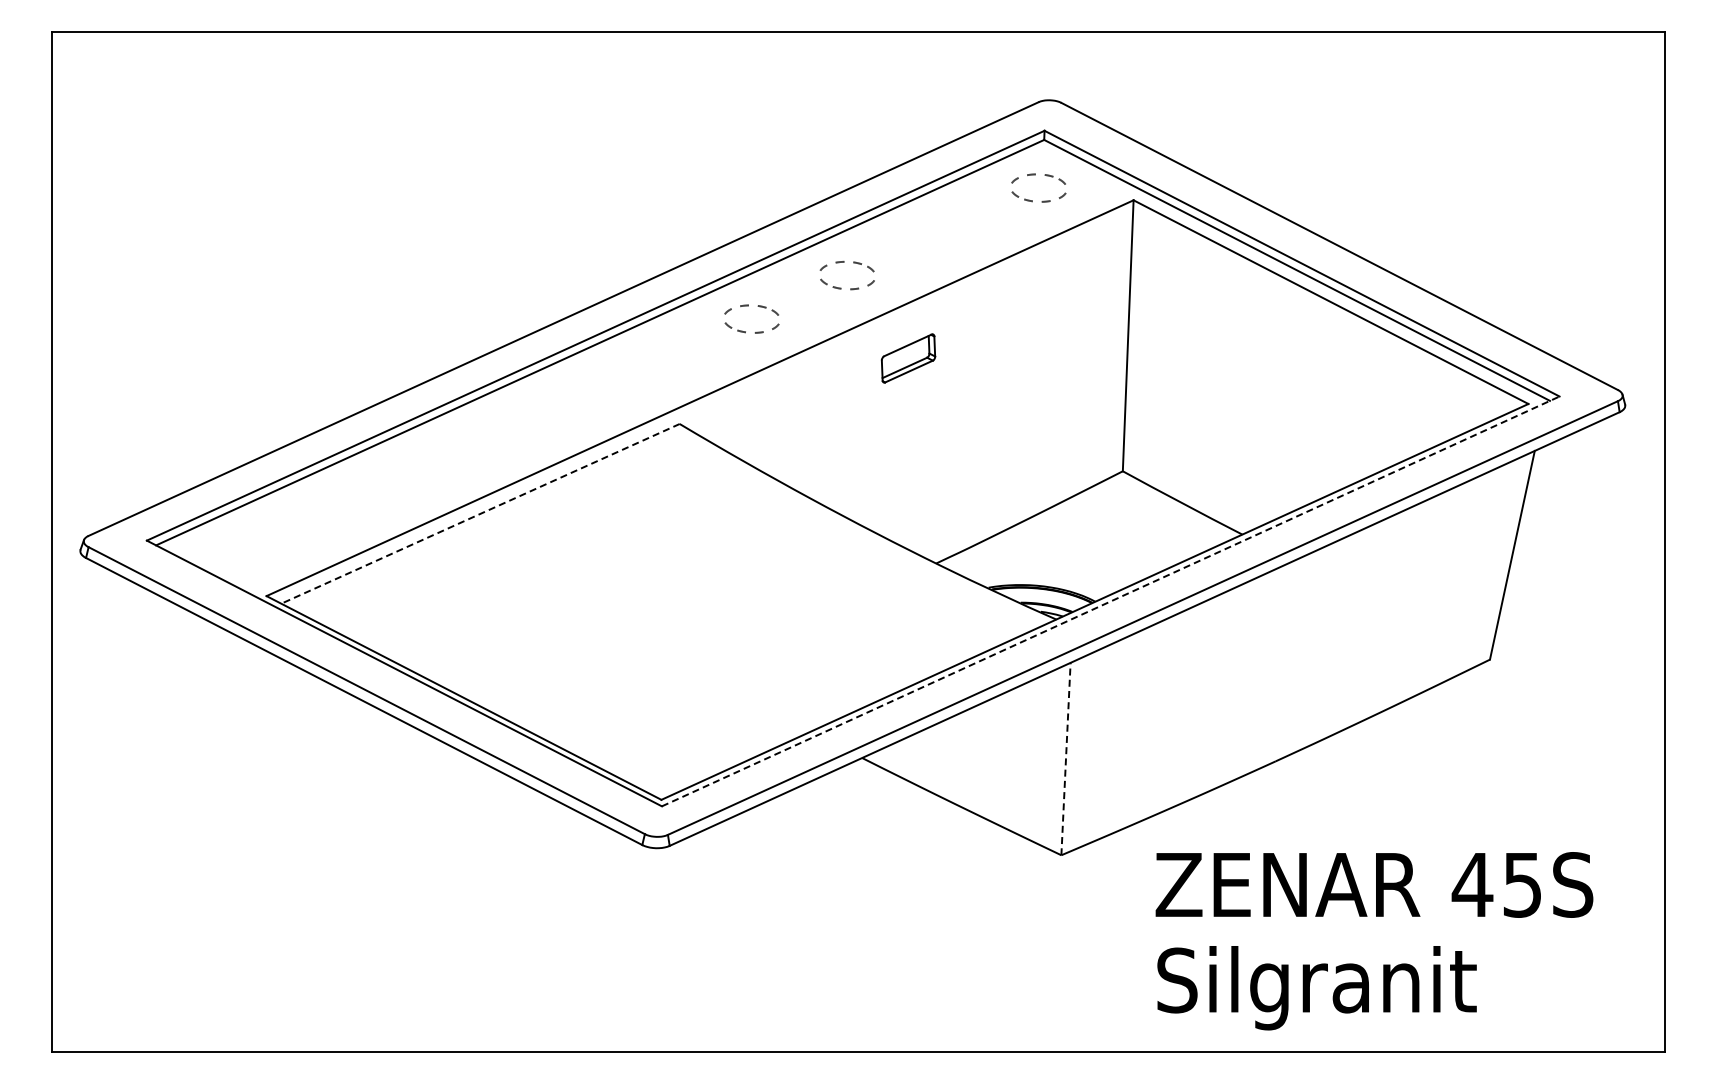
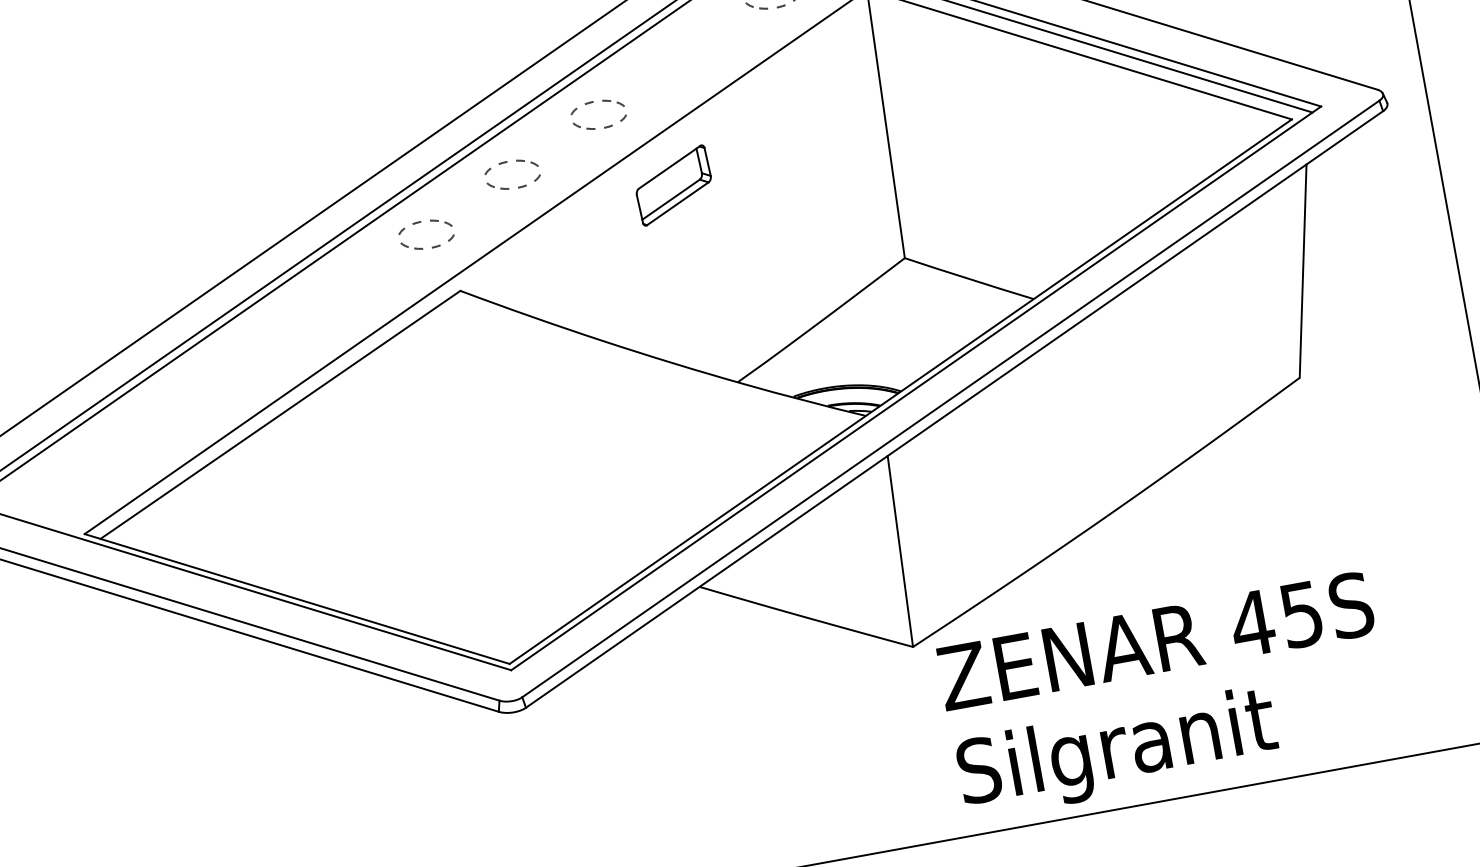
part: (653, 349) -> (421, 222), added
part: (908, 358) -> (673, 185), size x1.43
line: (480, 513) -> (280, 414), dashed -> solid
line: (1111, 601) -> (916, 388), dashed -> solid
line: (1066, 758) -> (900, 550), dashed -> solid
text: (1374, 941) -> (1166, 696), moved

